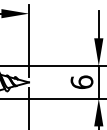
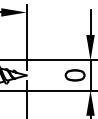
text: (81, 82) -> (74, 75), 6 -> 0

